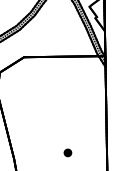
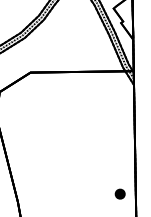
part: (67, 152) -> (119, 193), moved

